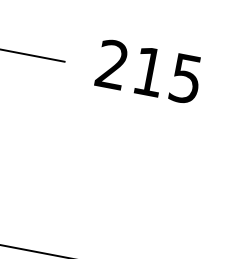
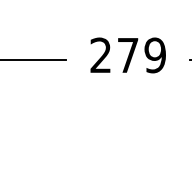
text: (167, 75) -> (141, 55), 215 -> 279

